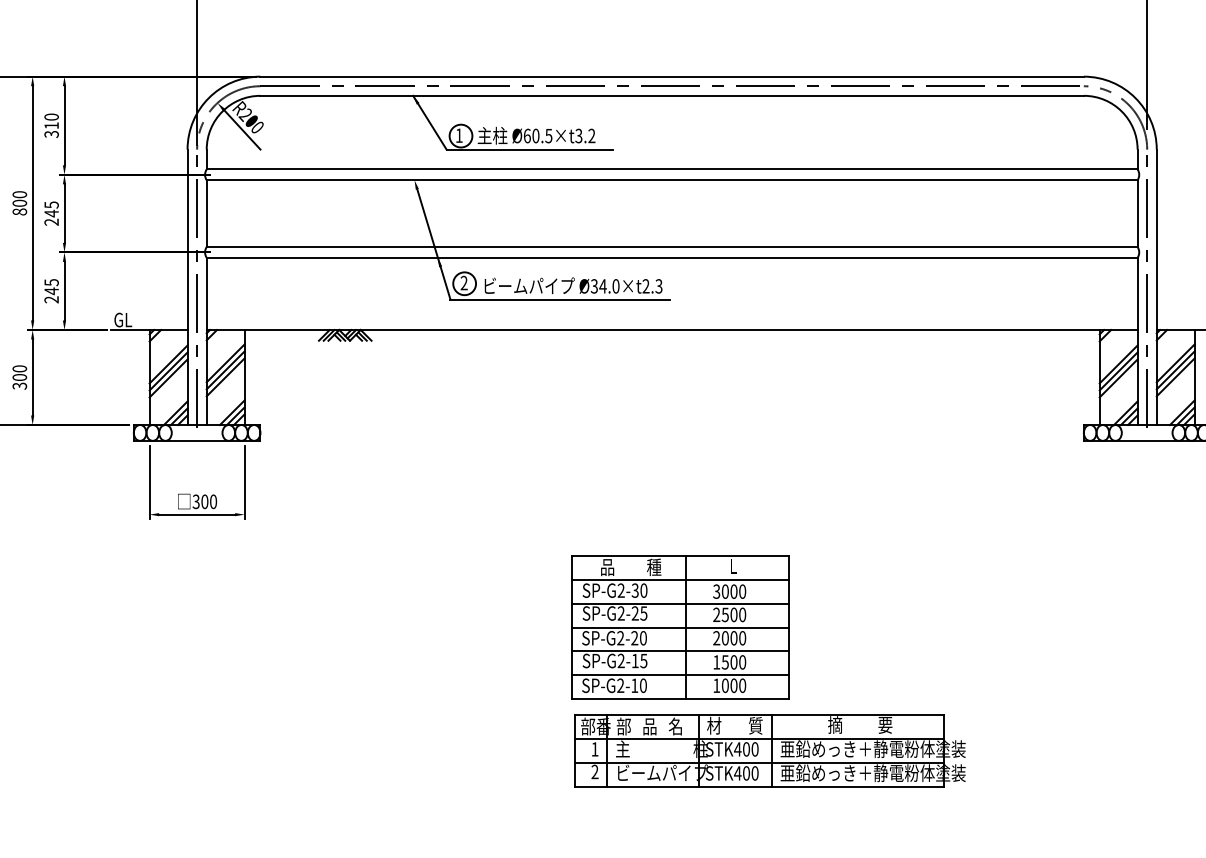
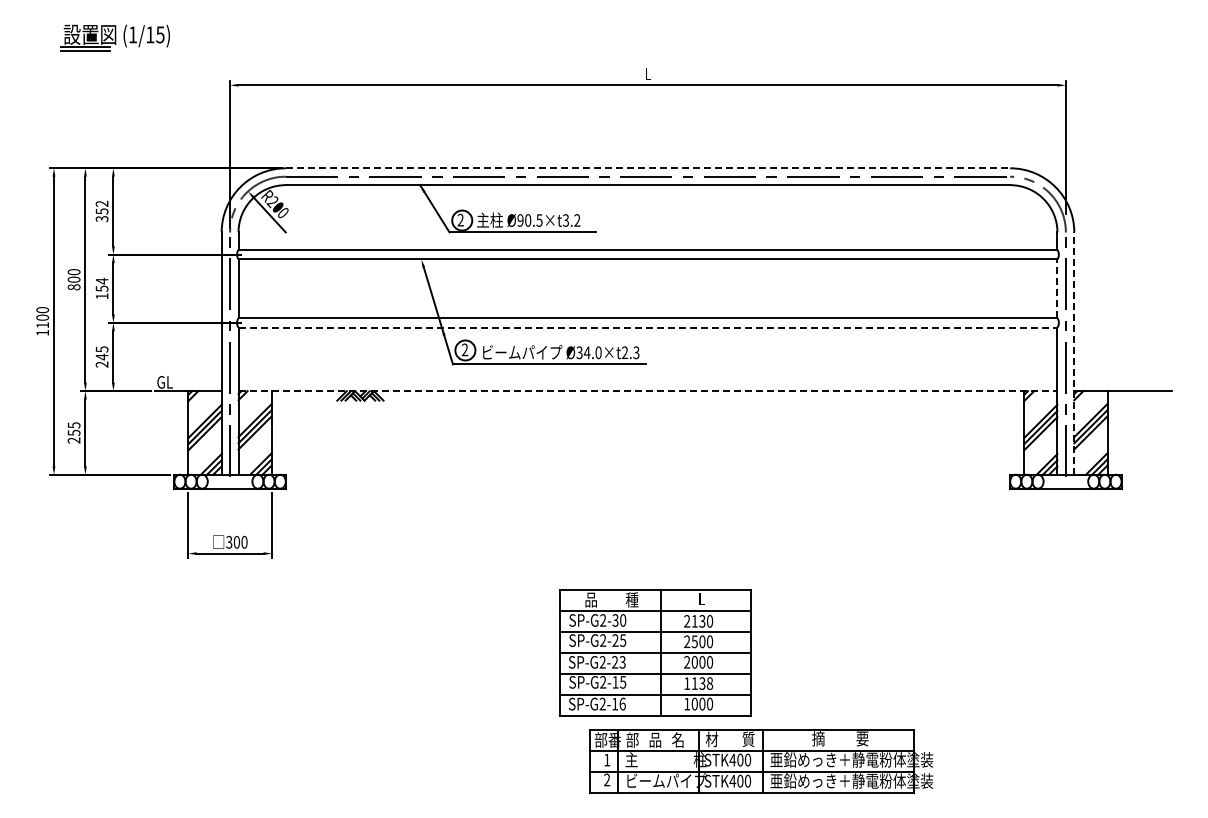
line: (672, 76) -> (648, 168), solid -> dashed
text: (50, 121) -> (101, 207), 310 -> 352
text: (459, 134) -> (460, 219), 1 -> 2
text: (527, 136) -> (520, 220), Ø60.5×t3.2 -> Ø90.5×t3.2
text: (50, 213) -> (101, 288), 245 -> 154
line: (1137, 213) -> (1057, 288), solid -> dashed
line: (672, 257) -> (648, 327), solid -> dashed
line: (1156, 287) -> (1074, 353), solid -> dashed
line: (672, 330) -> (648, 391), solid -> dashed
text: (19, 376) -> (73, 432), 300 -> 255
text: (725, 591) -> (694, 621), 3000 -> 2130
text: (643, 638) -> (622, 662), SP-G2-20 -> SP-G2-23
text: (734, 662) -> (702, 683), 1500 -> 1138
text: (643, 685) -> (622, 703), SP-G2-10 -> SP-G2-16
part: (770, 750) -> (761, 761), moved

